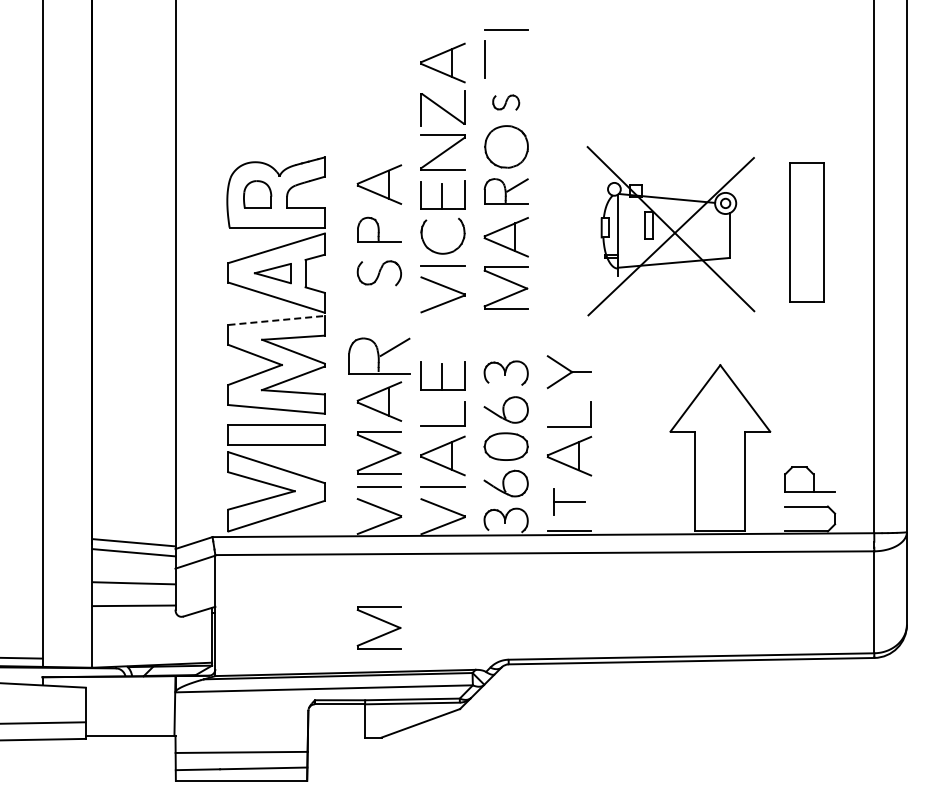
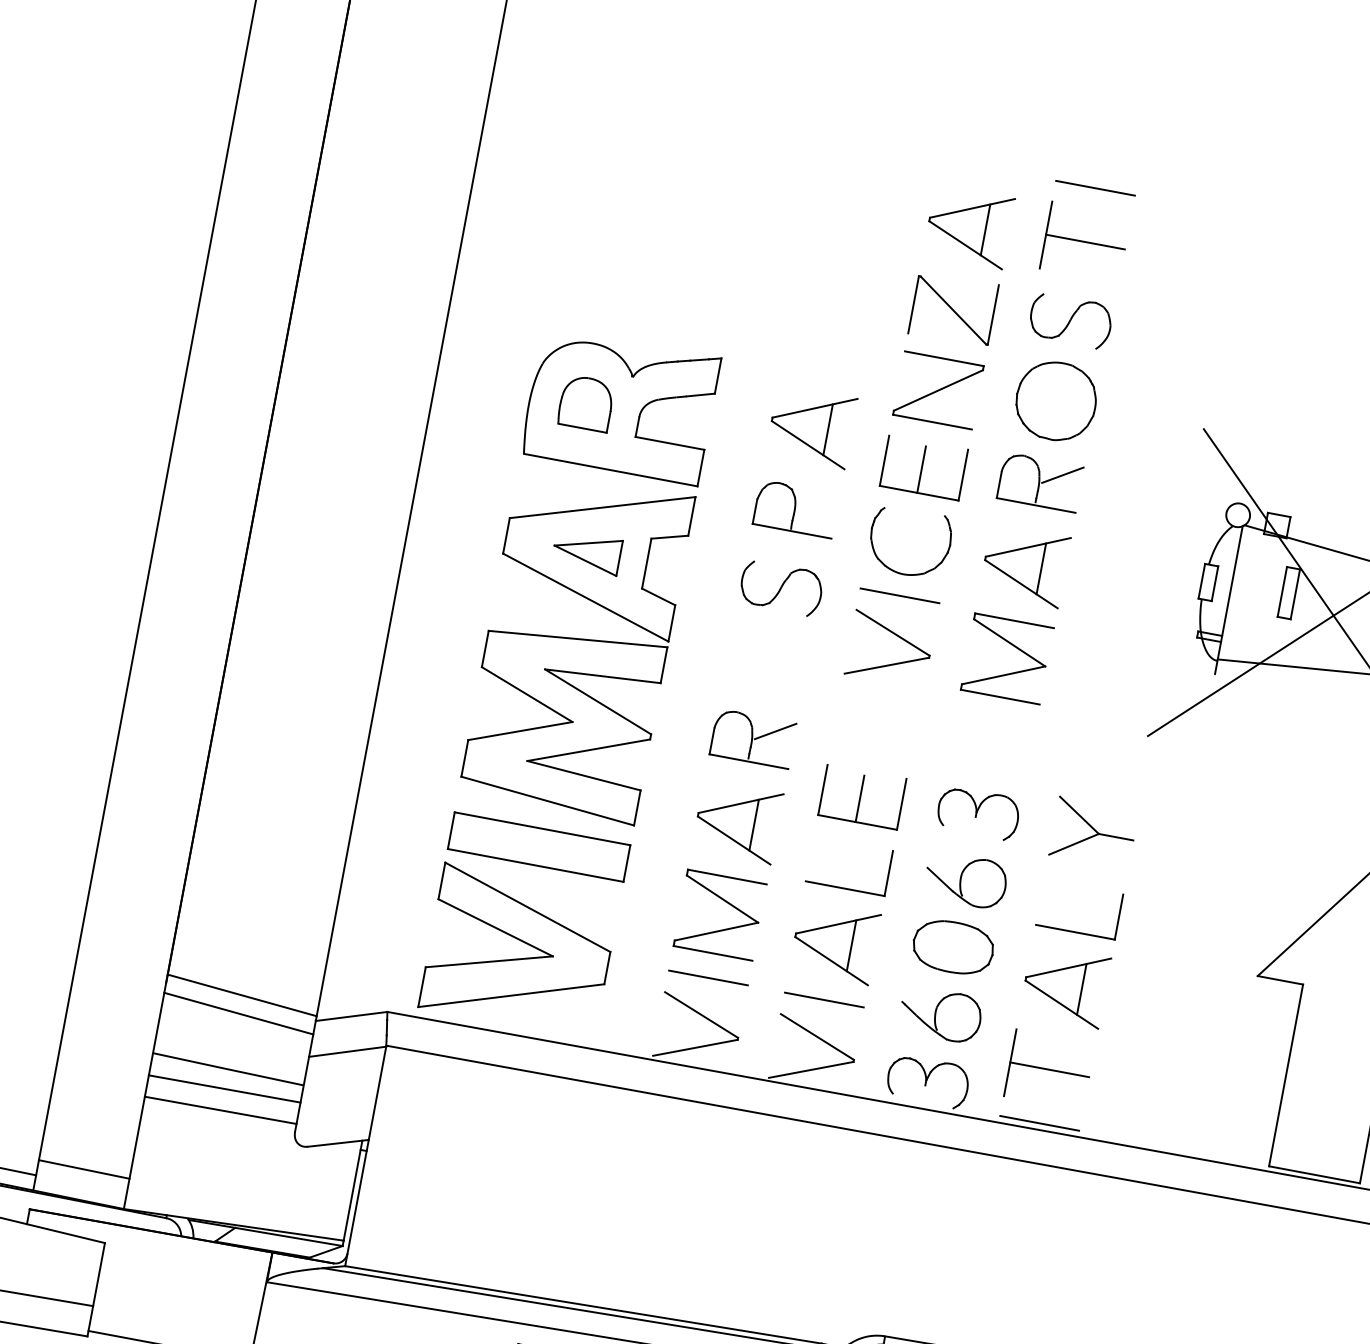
line: (505, 59) -> (1083, 241), added
part: (505, 102) -> (1069, 319), size x1.67
line: (277, 320) -> (579, 639), dashed -> solid
part: (379, 355) -> (753, 737), size x0.71
part: (569, 502) -> (1049, 1070), size x1.43
line: (133, 593) -> (224, 1087), added
part: (379, 620) -> (663, 1220), removed
line: (67, 650) -> (84, 1169), added

